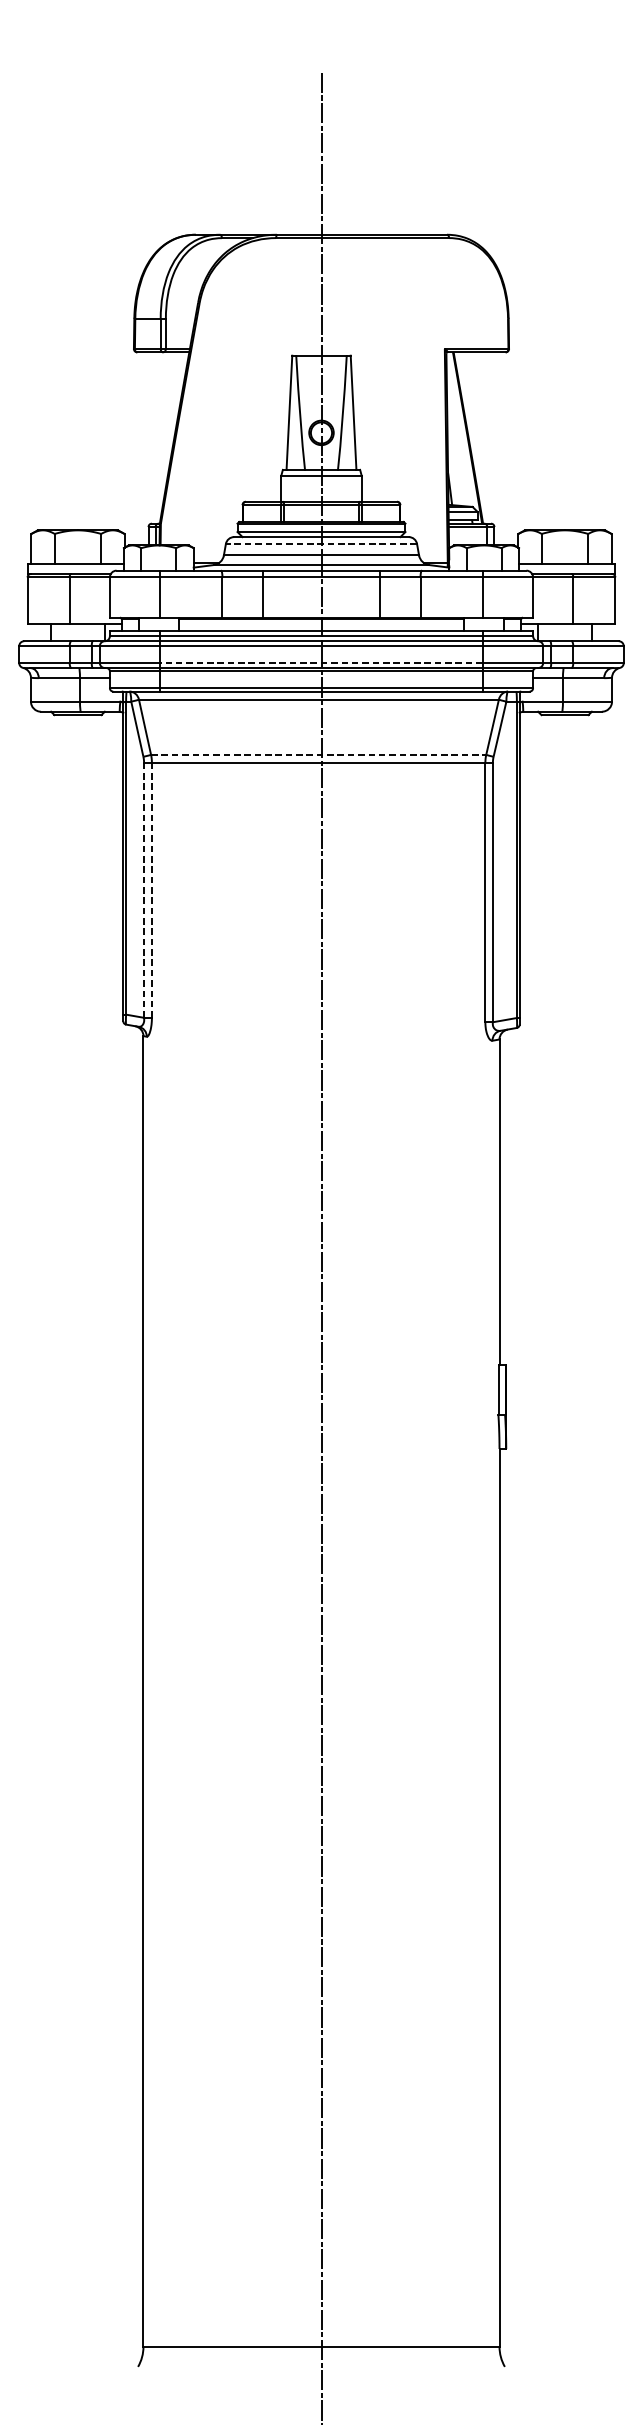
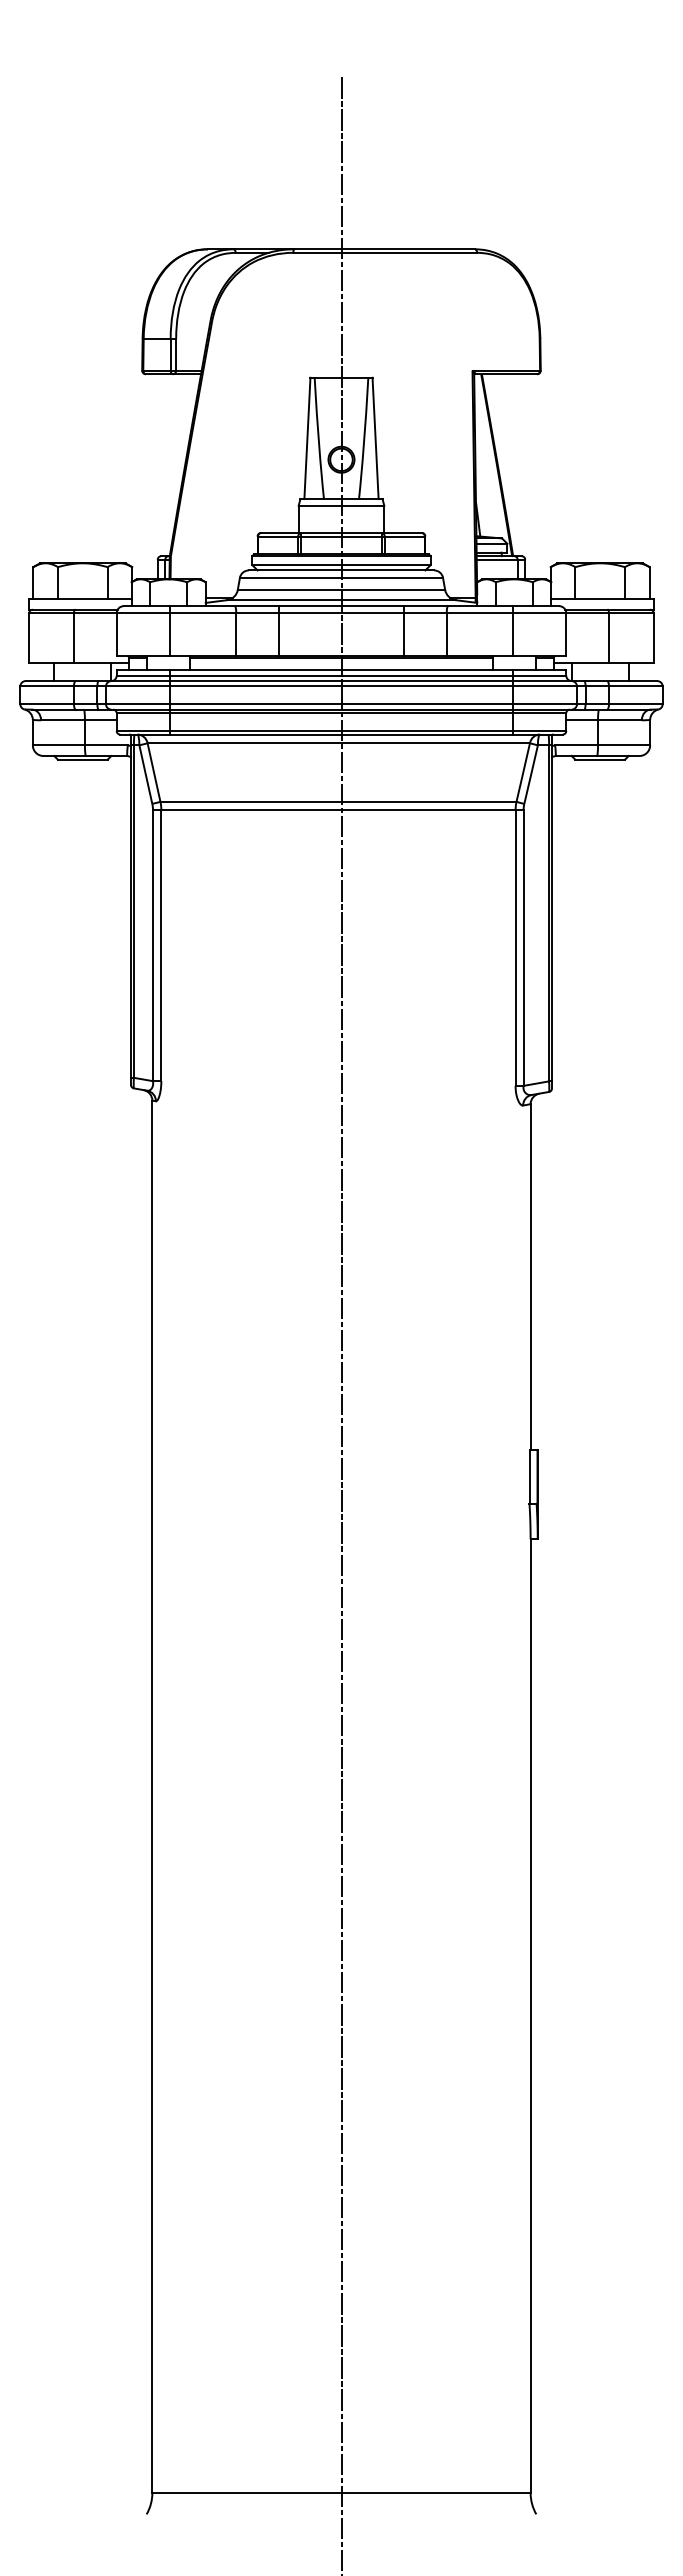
line: (321, 543) -> (341, 577), dashed -> solid
line: (321, 663) -> (341, 704), dashed -> solid
line: (318, 754) -> (338, 801), dashed -> solid
line: (152, 890) -> (161, 945), dashed -> solid
line: (143, 891) -> (152, 946), dashed -> solid

